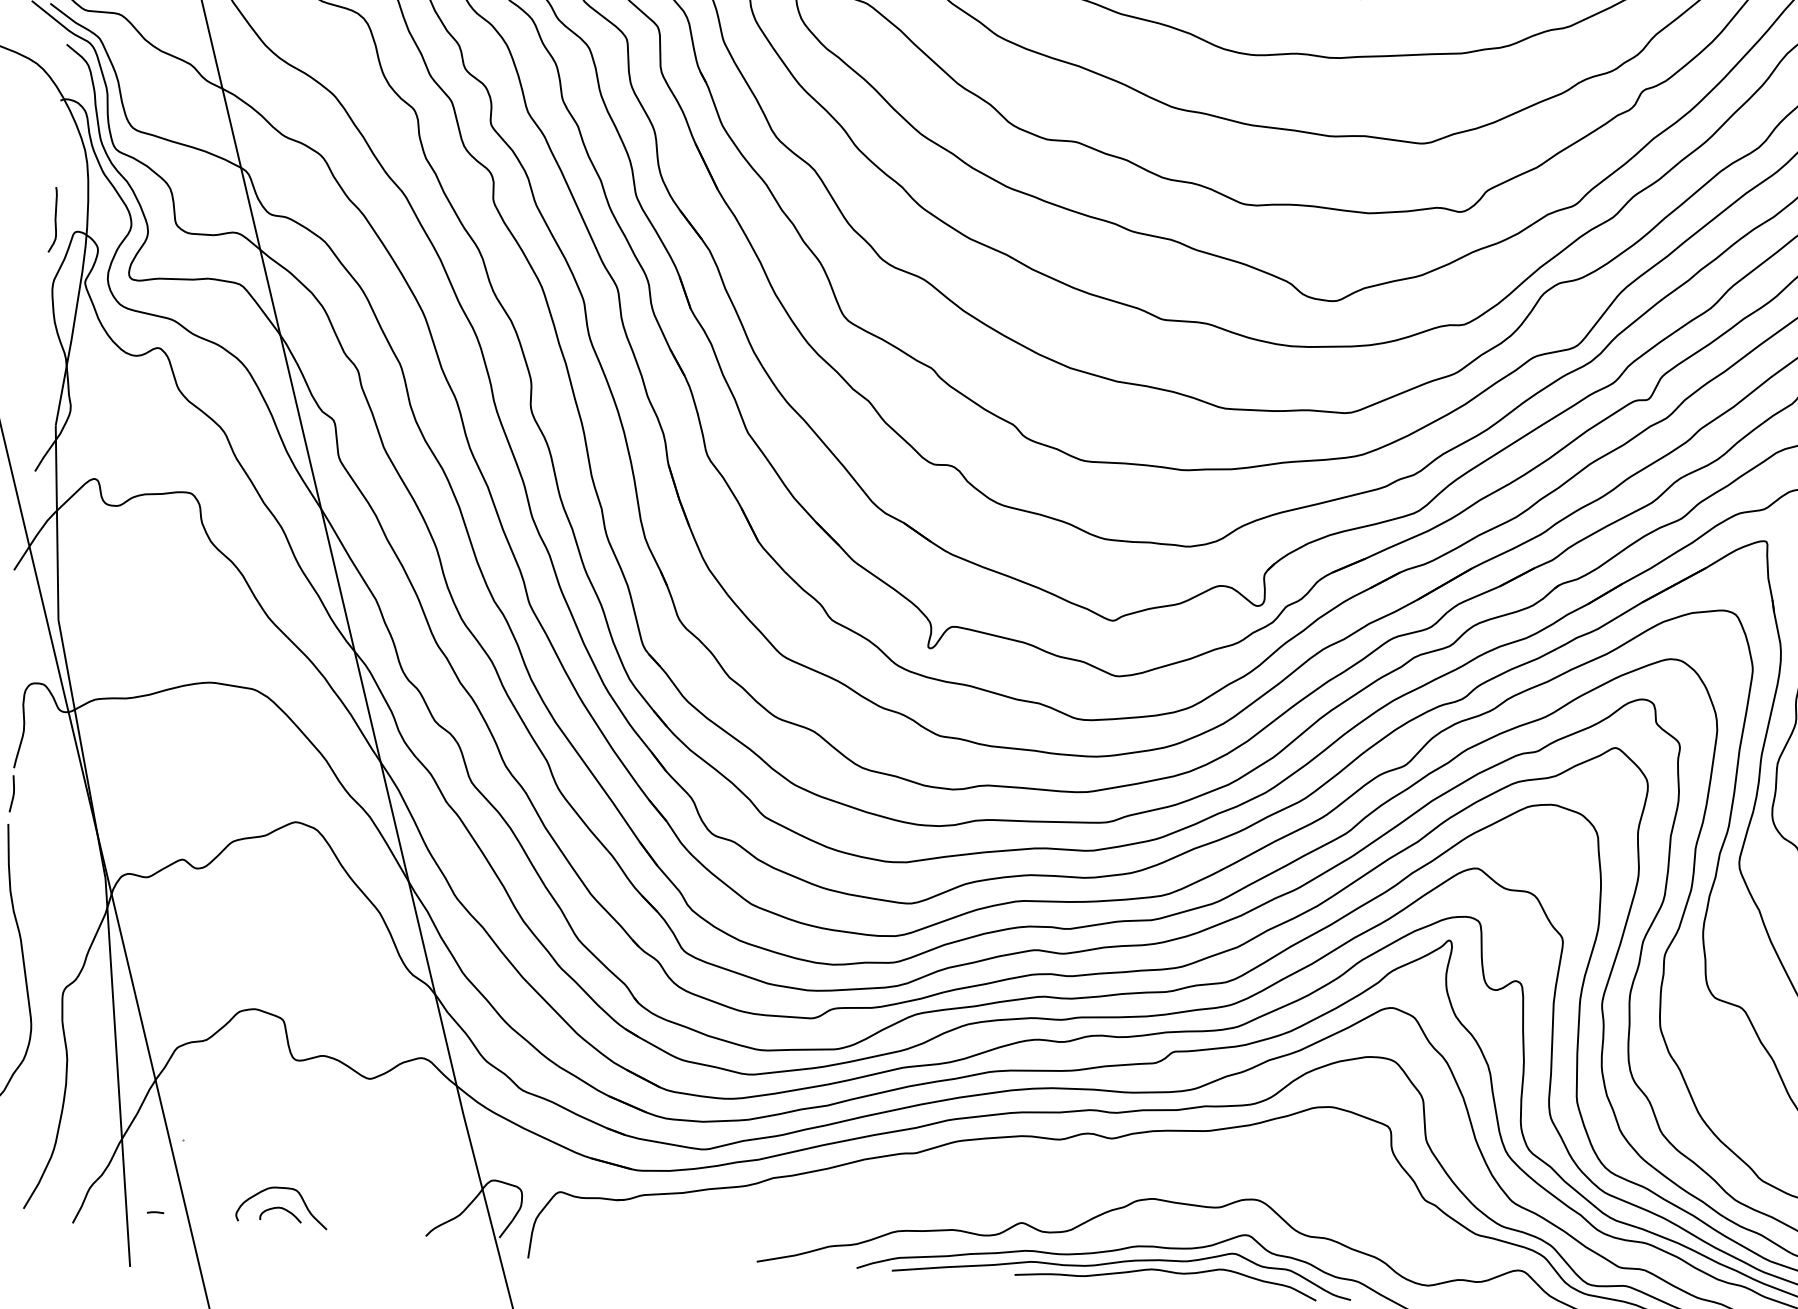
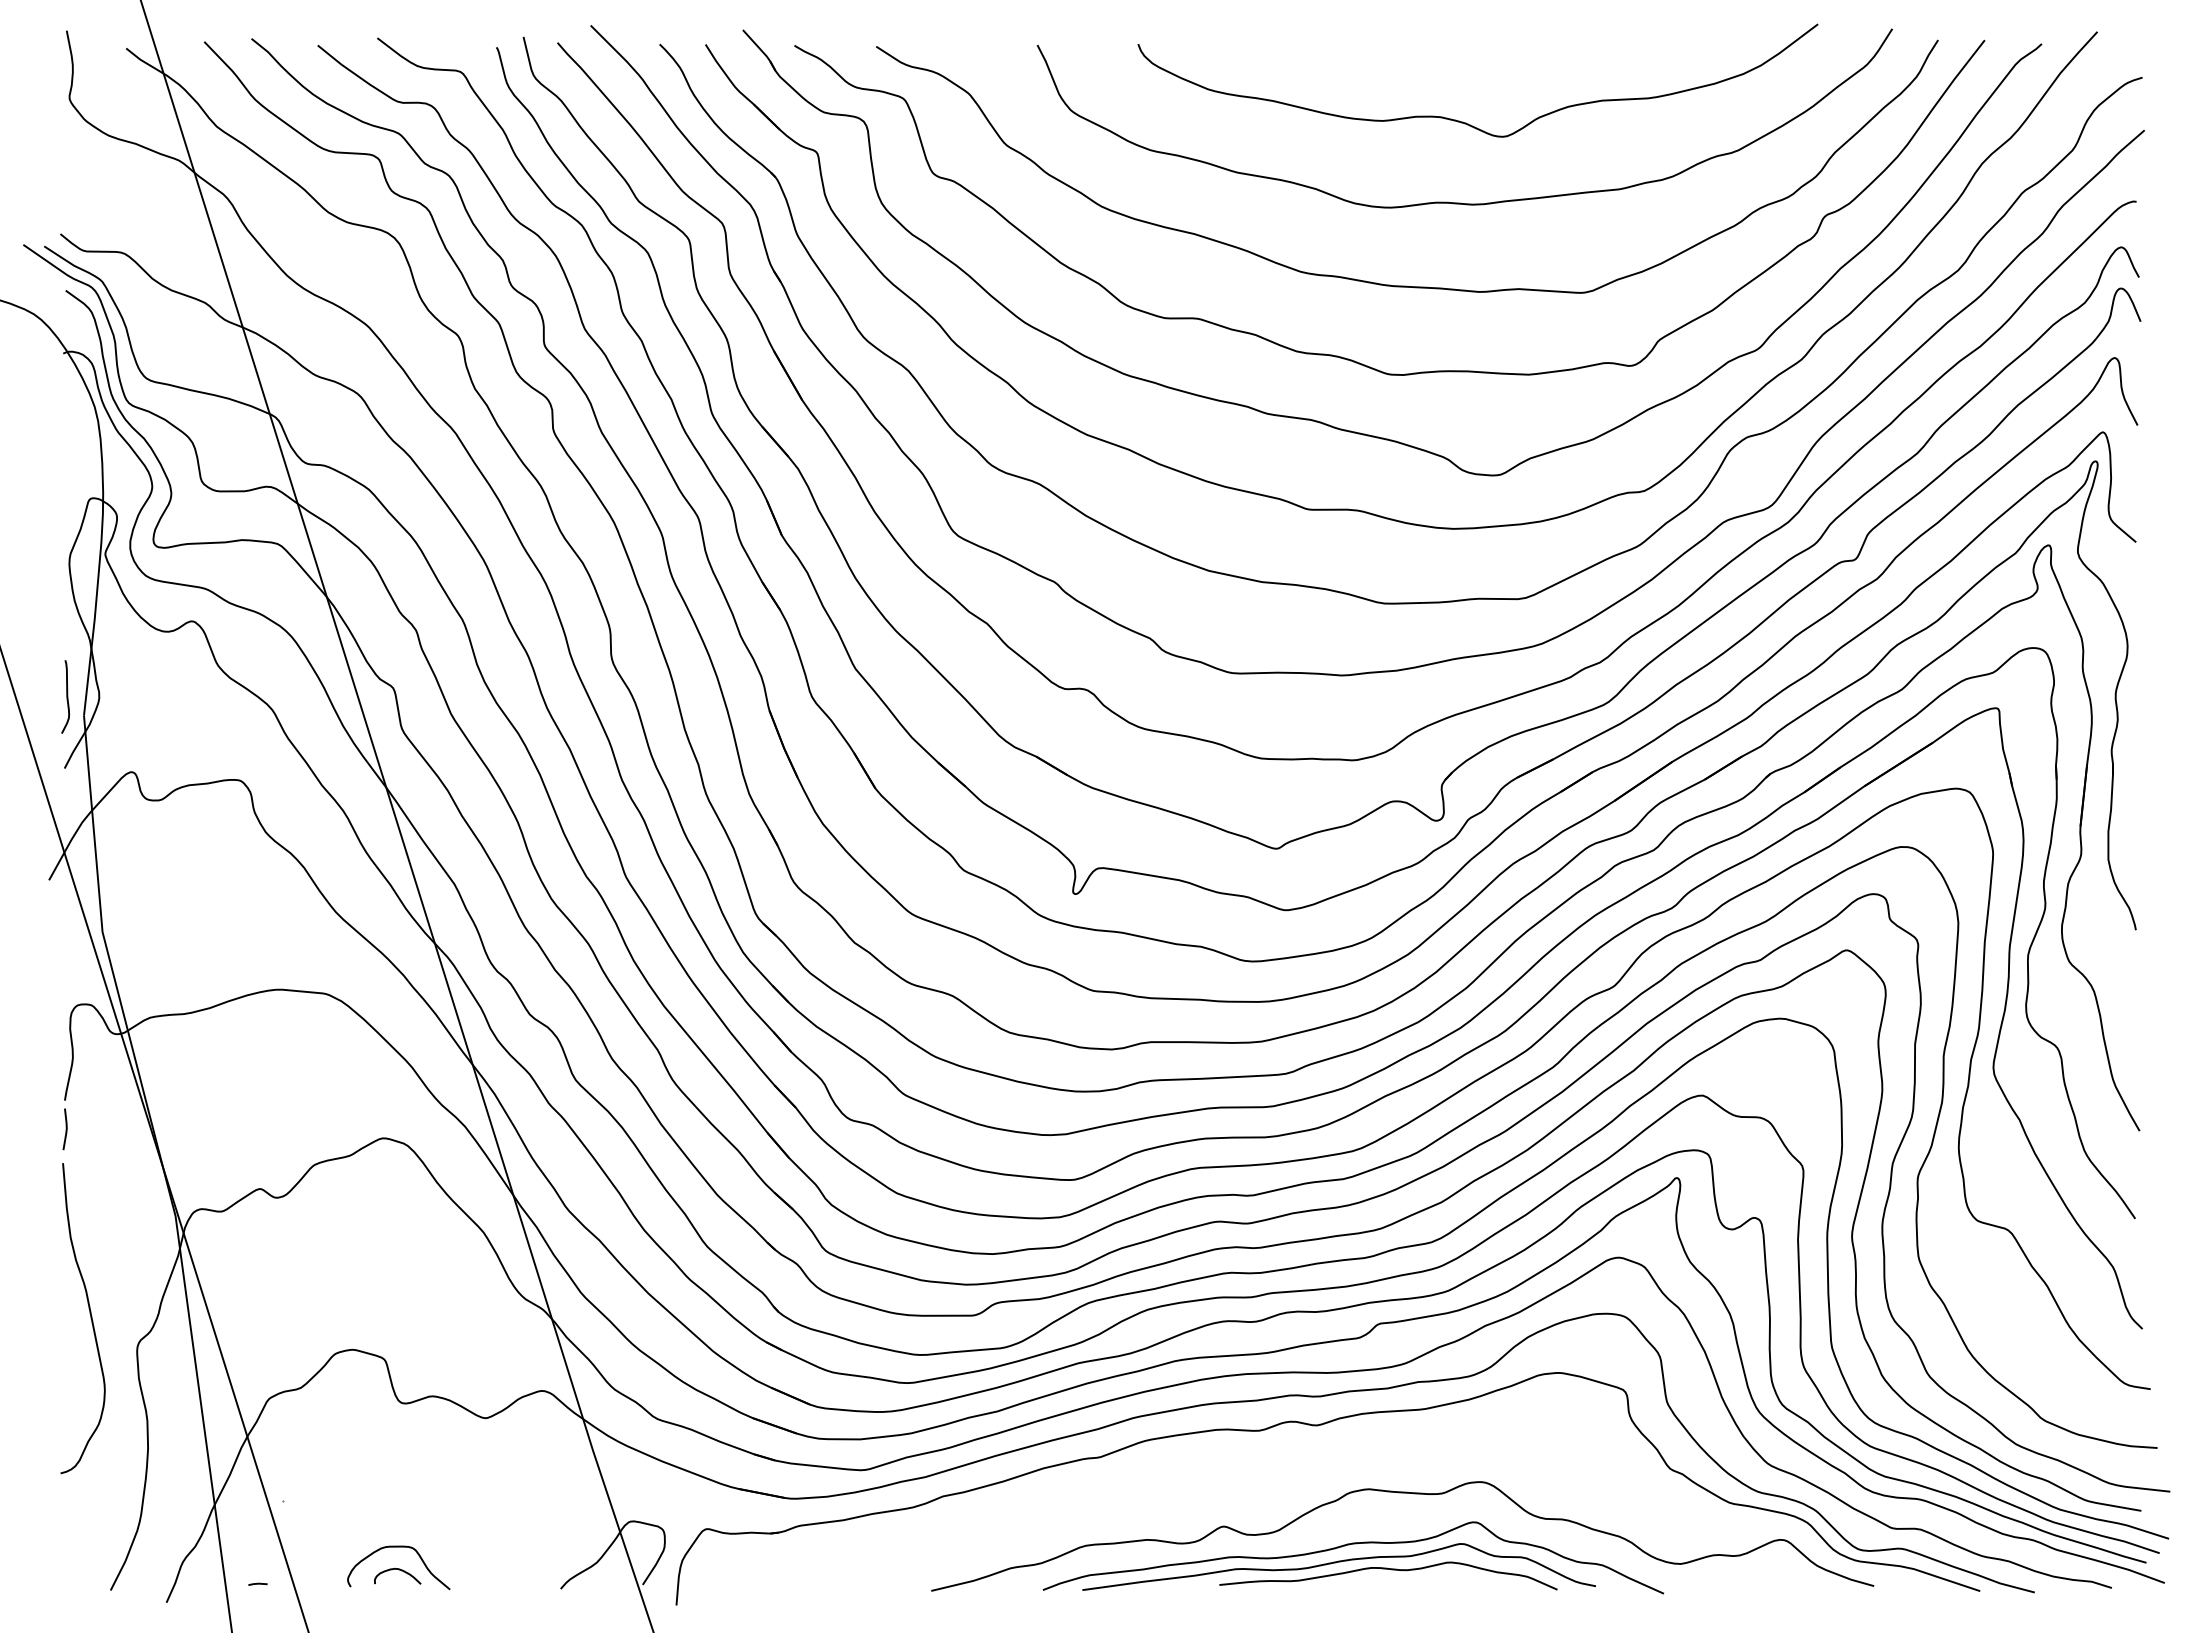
curve: (54, 219) -> (66, 696), moved

